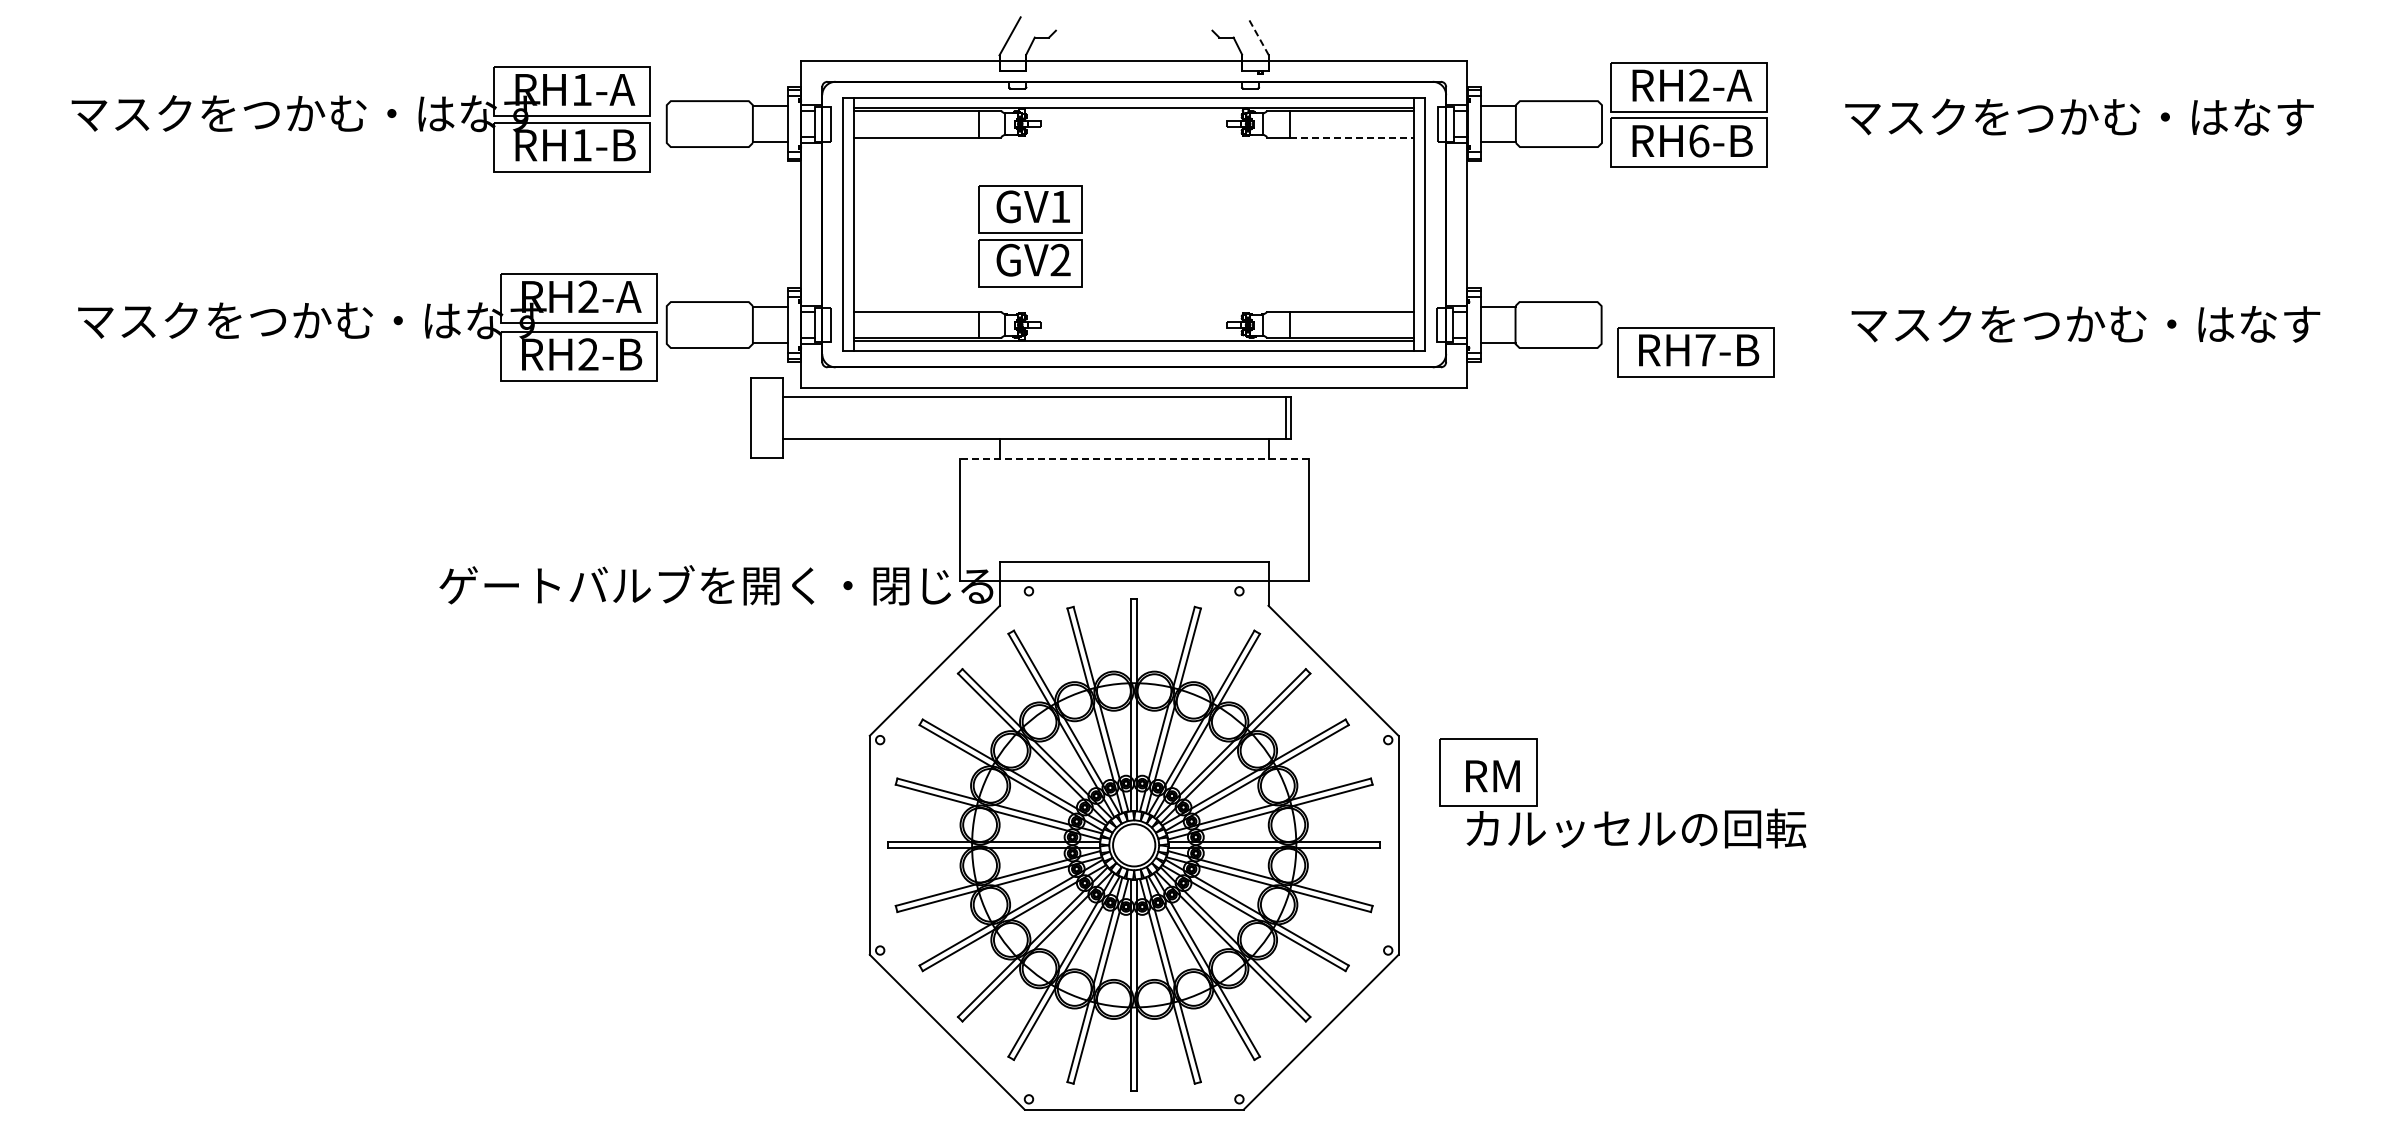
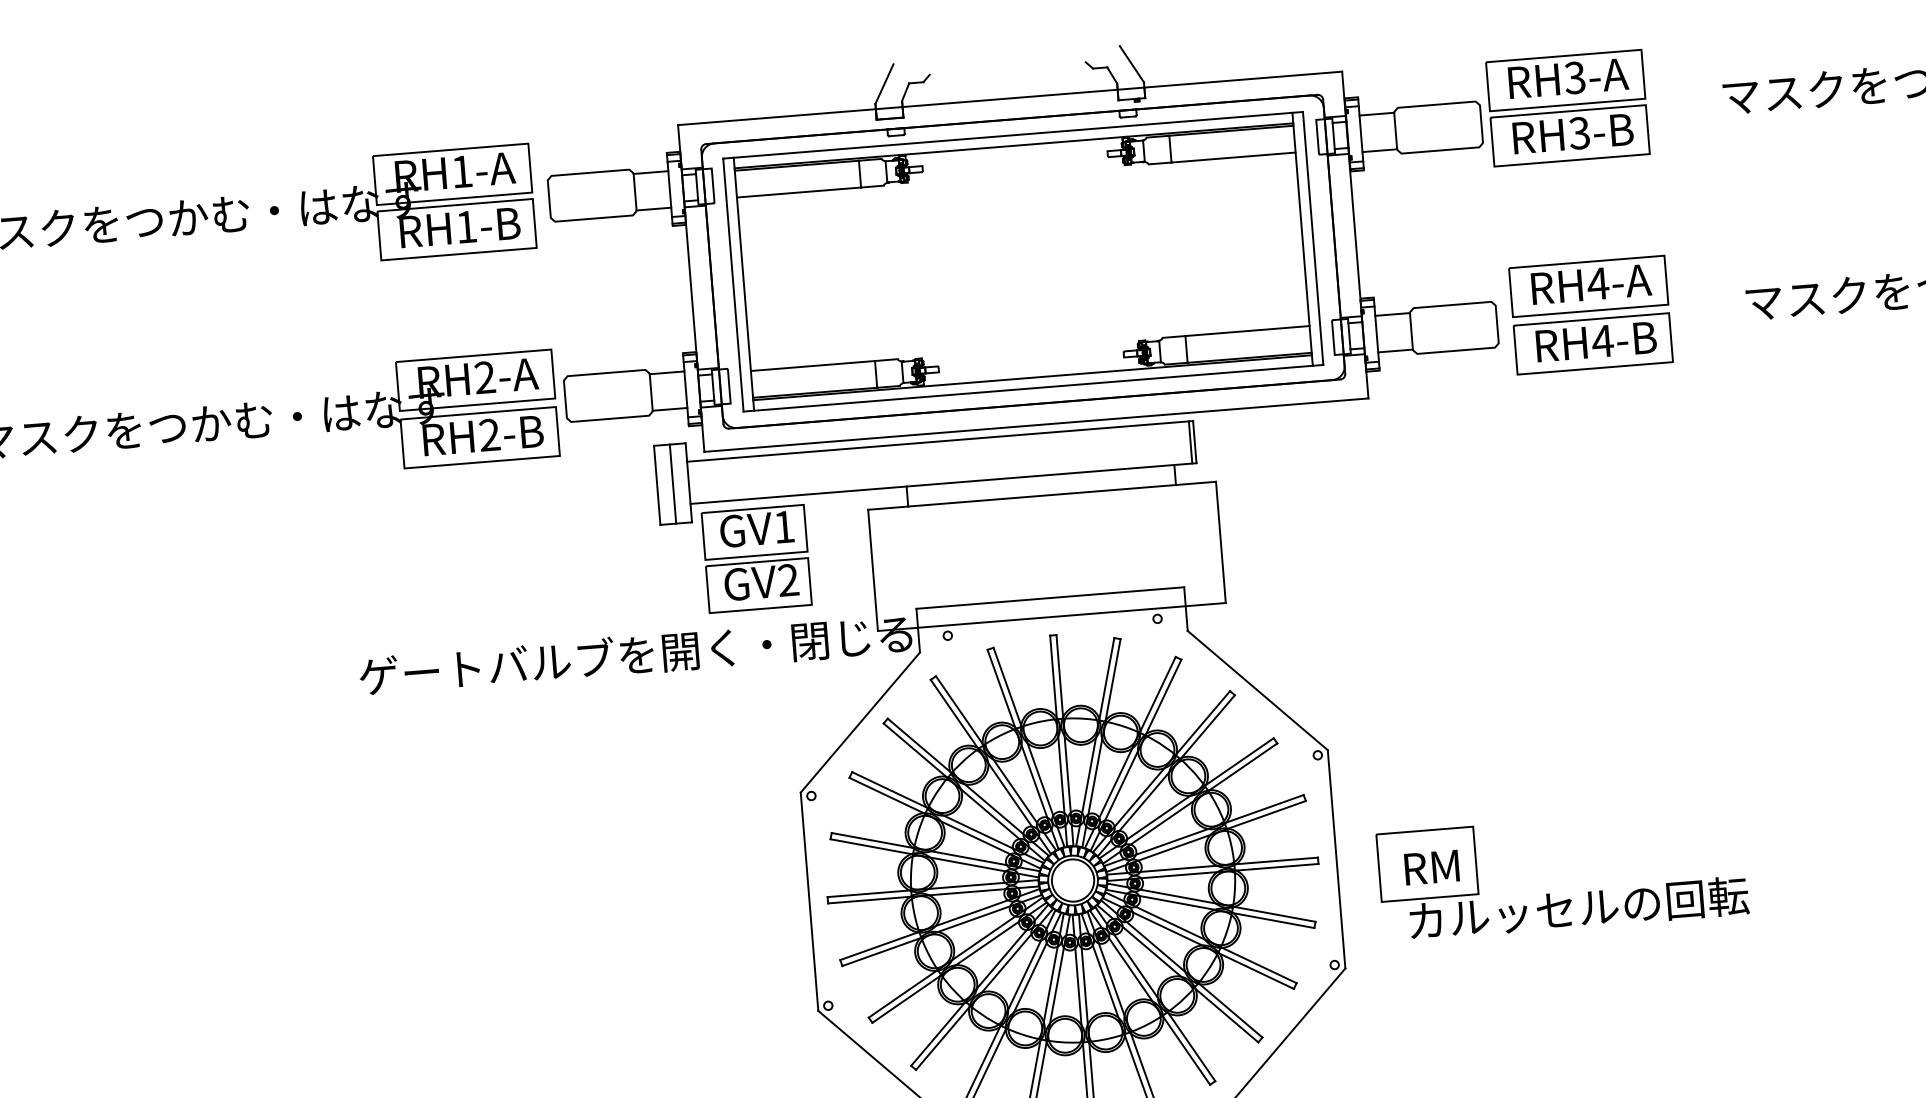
line: (1258, 36) -> (1132, 64), dashed -> solid
text: (1698, 85) -> (1574, 77), RH2-A -> RH3-A
line: (1352, 137) -> (1233, 157), dashed -> solid
text: (1698, 140) -> (1579, 132), RH6-B -> RH3-B
part: (1030, 236) -> (756, 559), moved
part: (1695, 294) -> (1588, 286), added
text: (1705, 350) -> (1602, 341), RH7-B -> RH4-B
line: (767, 417) -> (673, 483), added
line: (1133, 459) -> (1041, 496), dashed -> solid
part: (1608, 811) -> (1549, 893), moved

